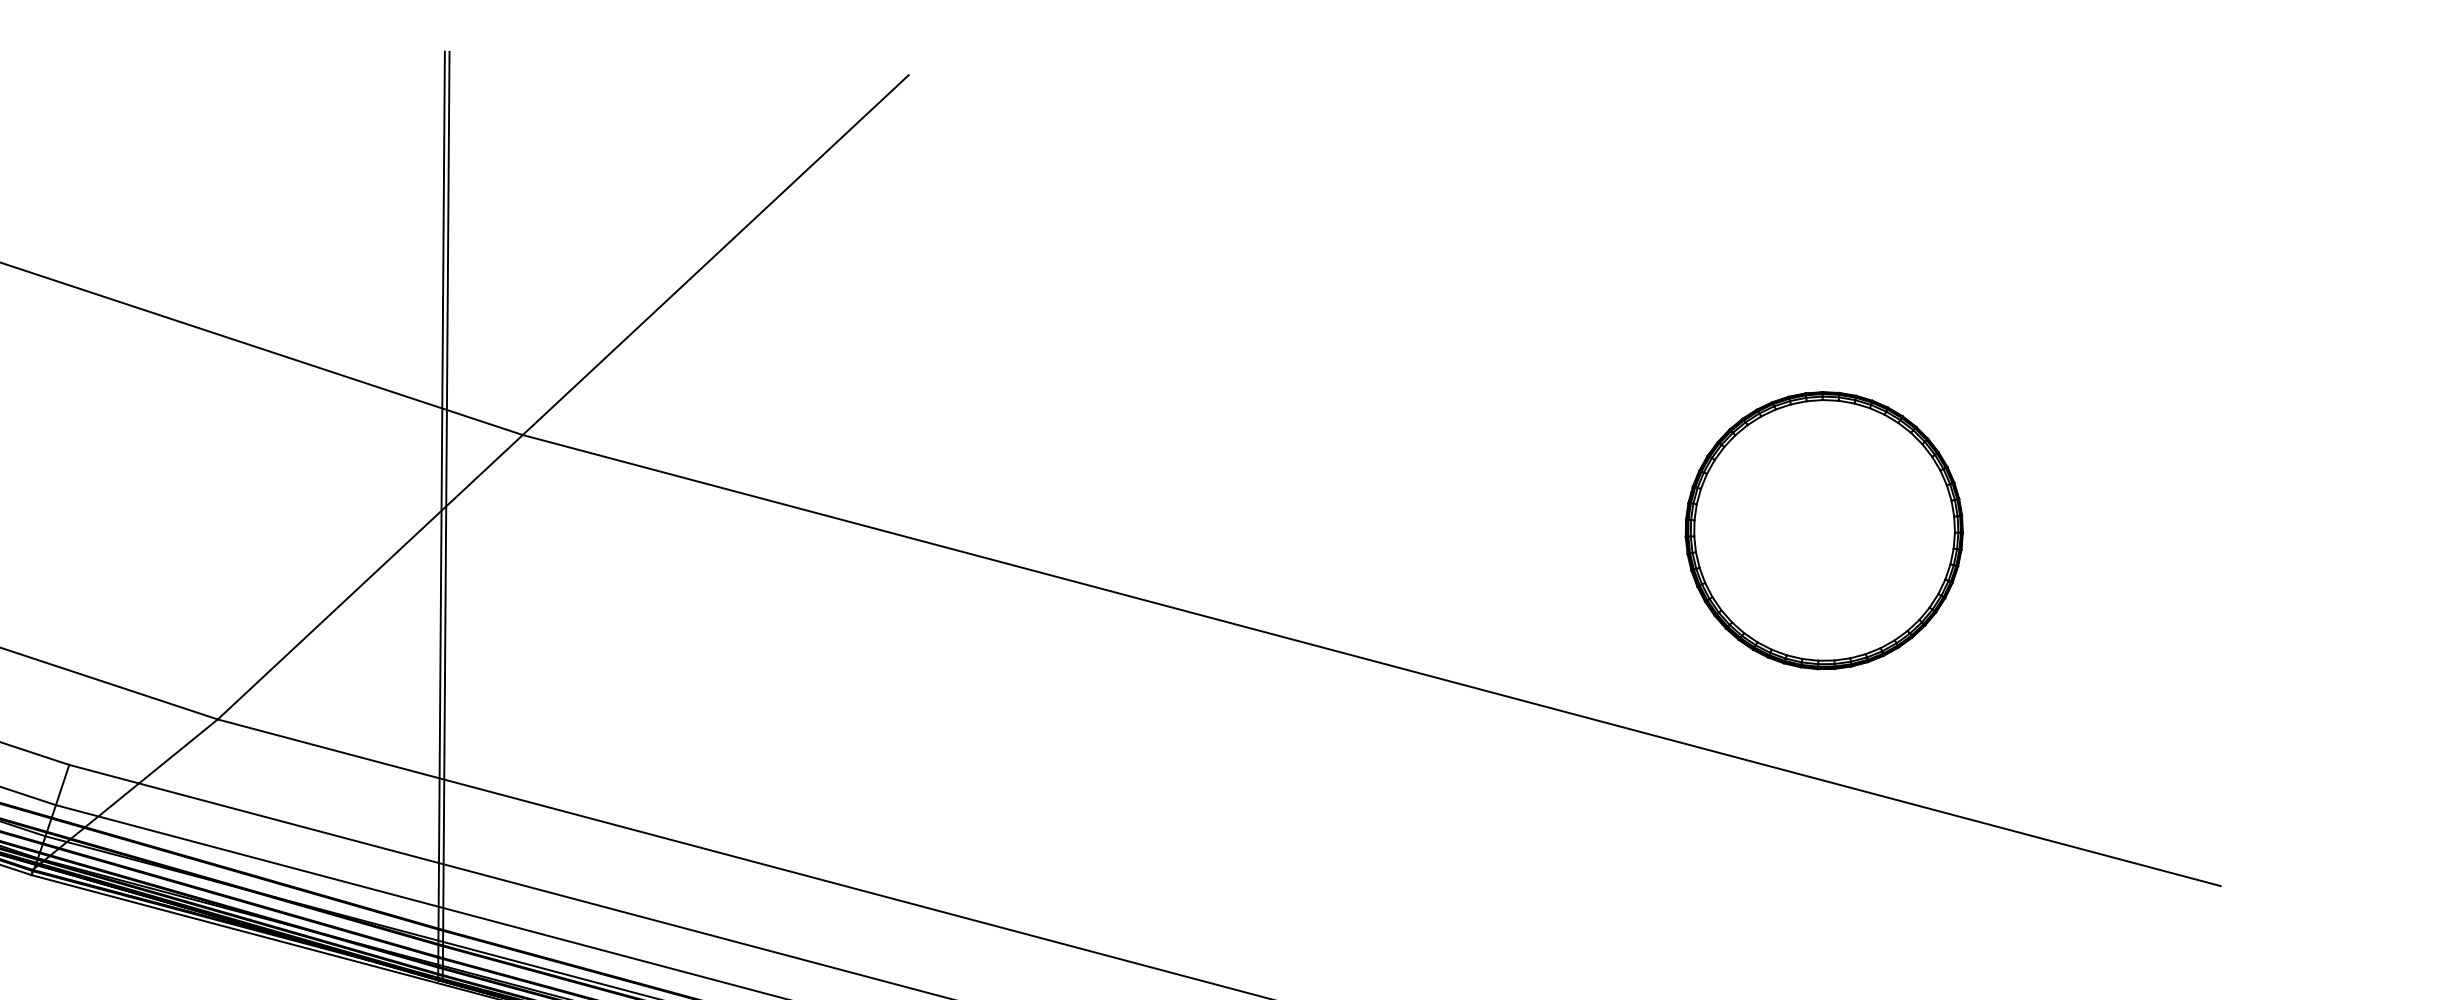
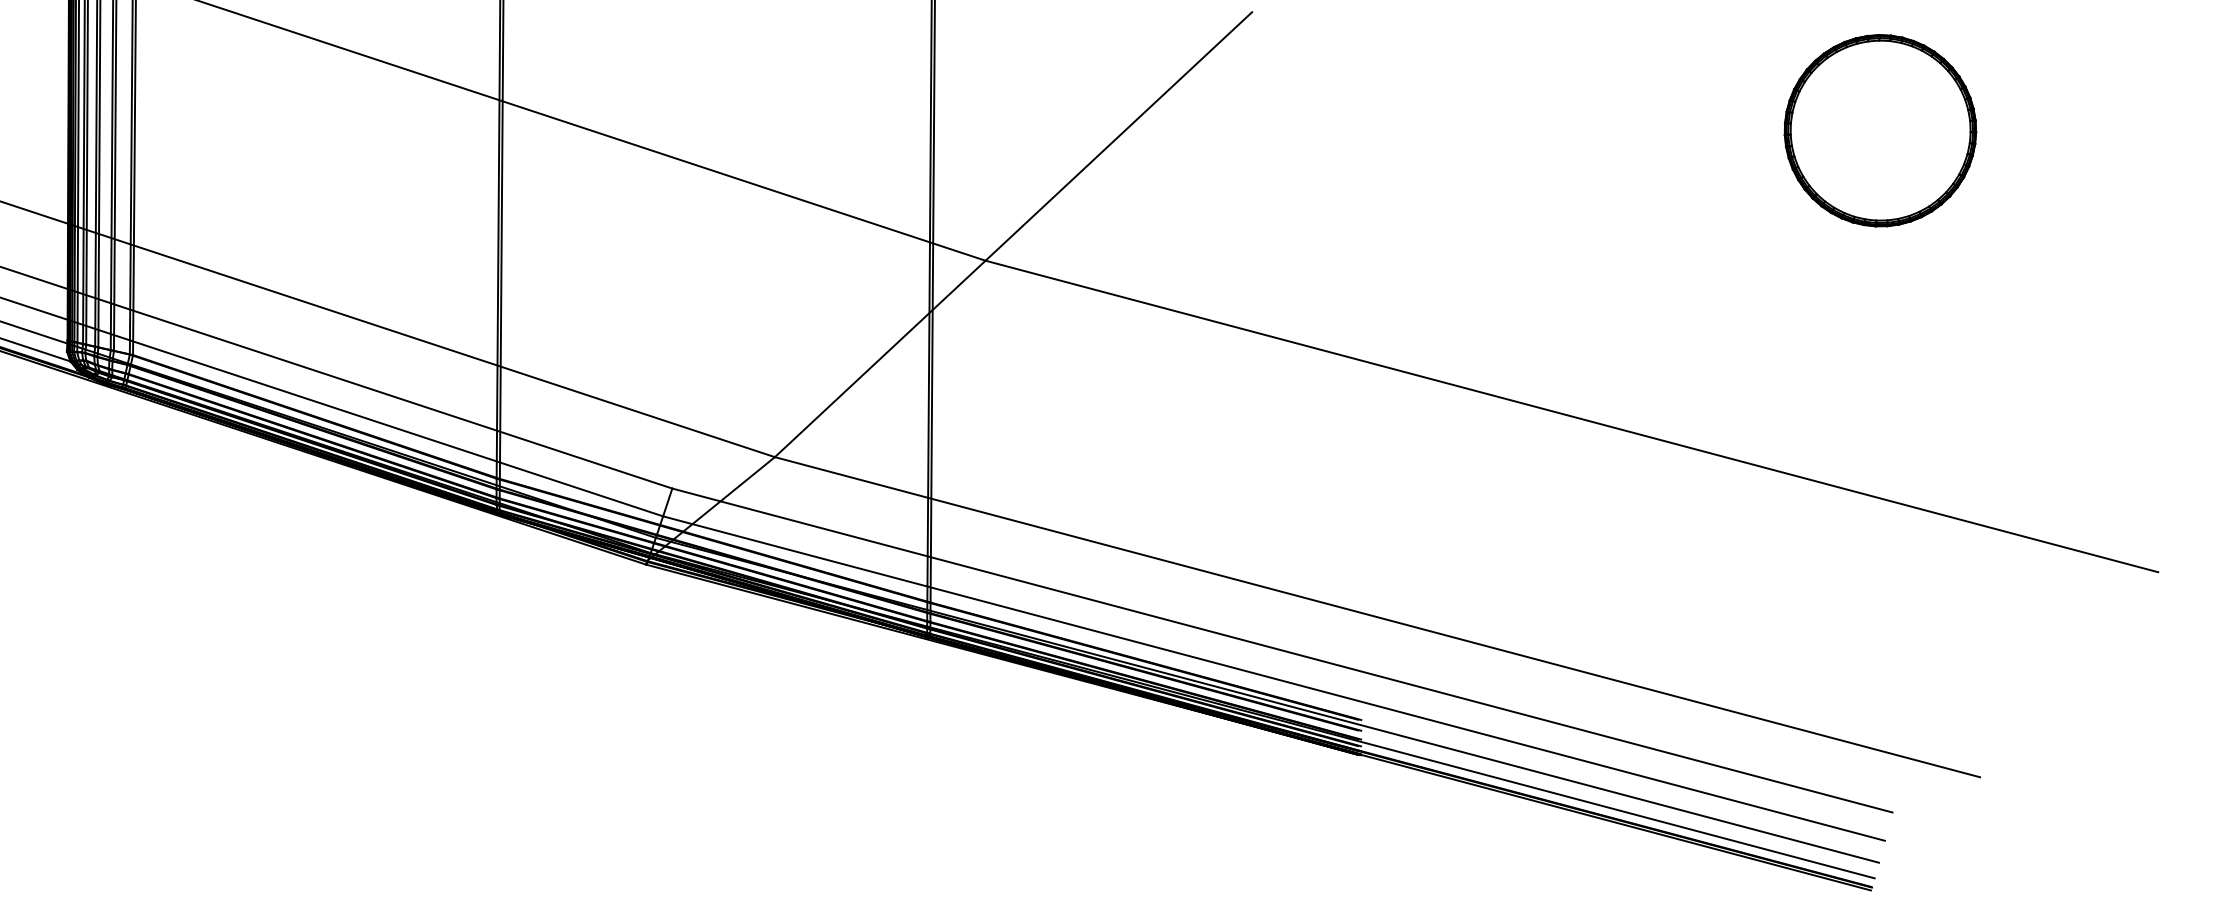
part: (1824, 530) -> (1880, 130), moved

